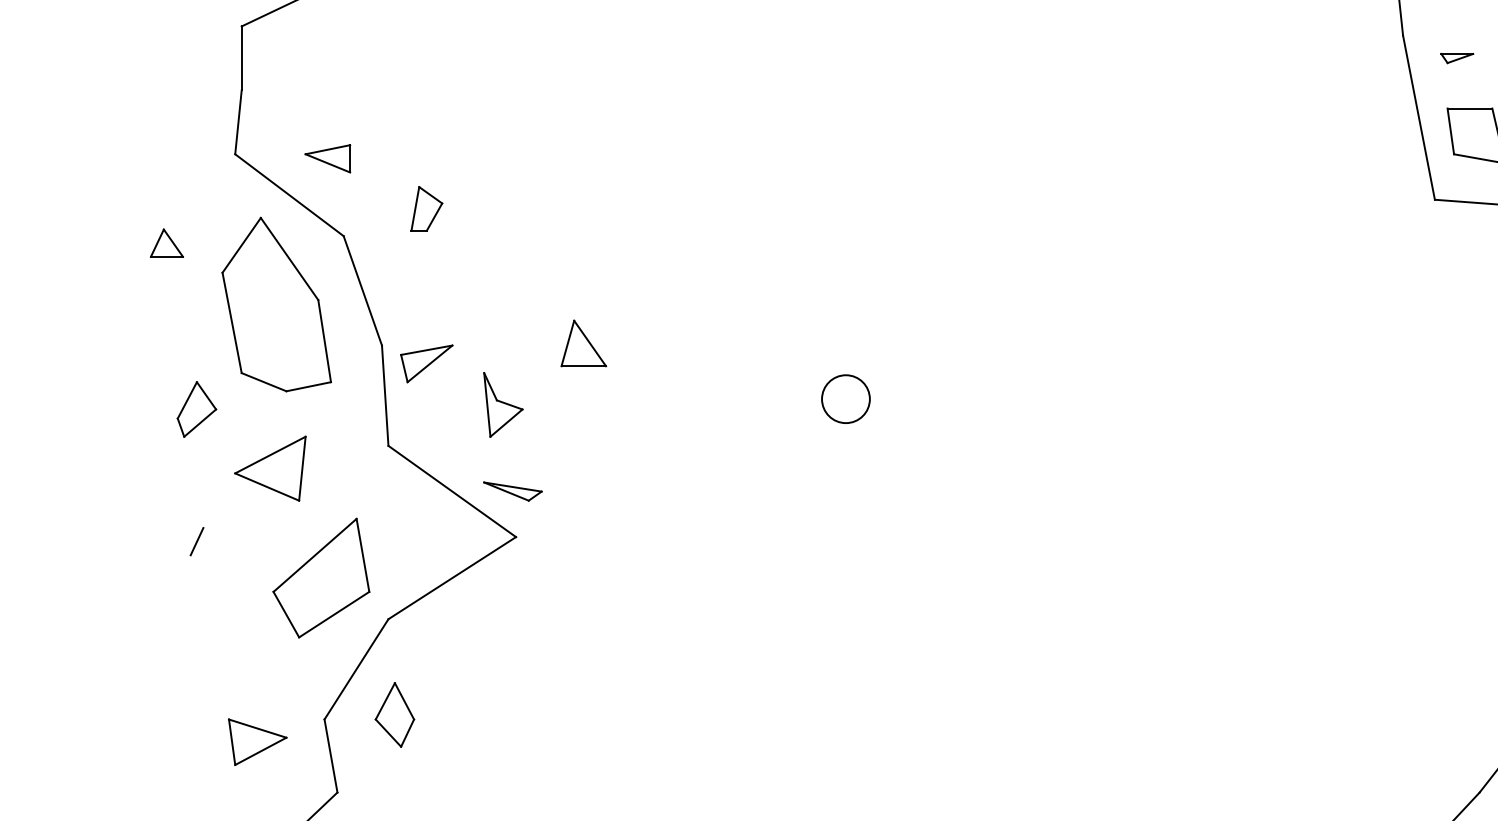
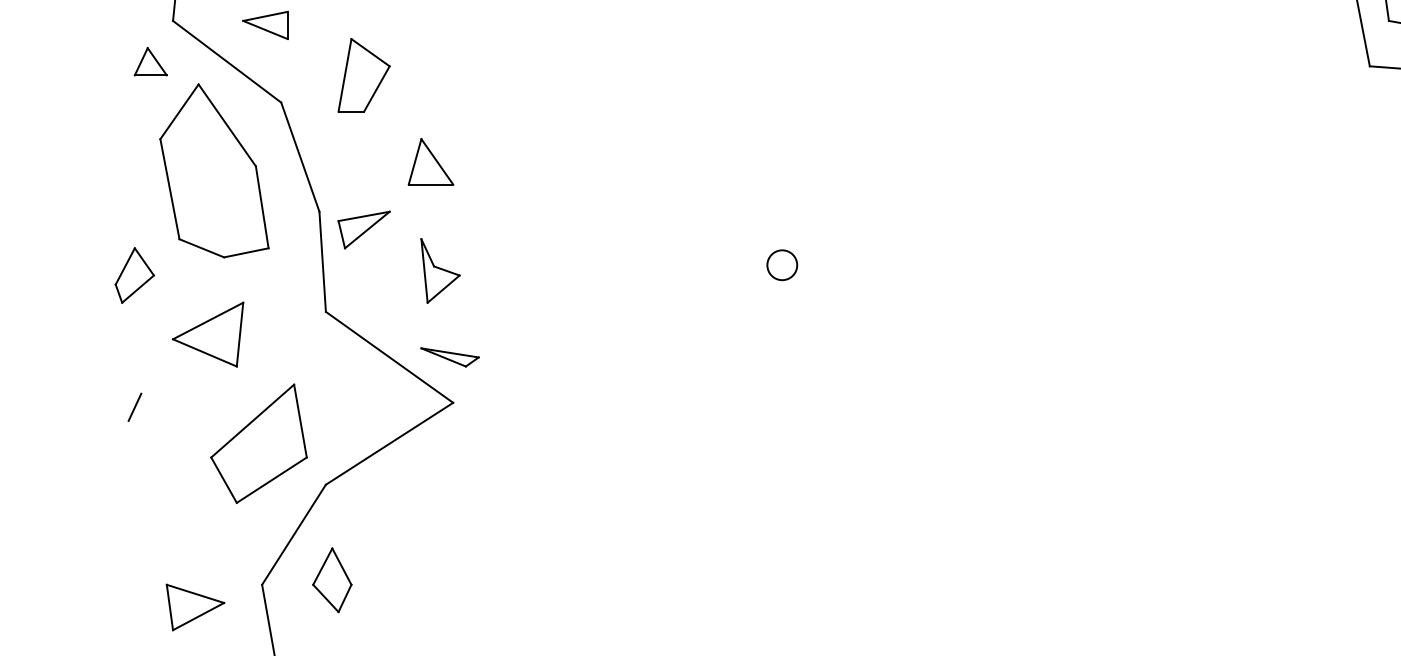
part: (426, 208) -> (363, 75), size x1.67
part: (166, 242) -> (150, 61), moved
part: (583, 343) -> (430, 161), moved
circle: (845, 399) -> (781, 265), size x0.62

